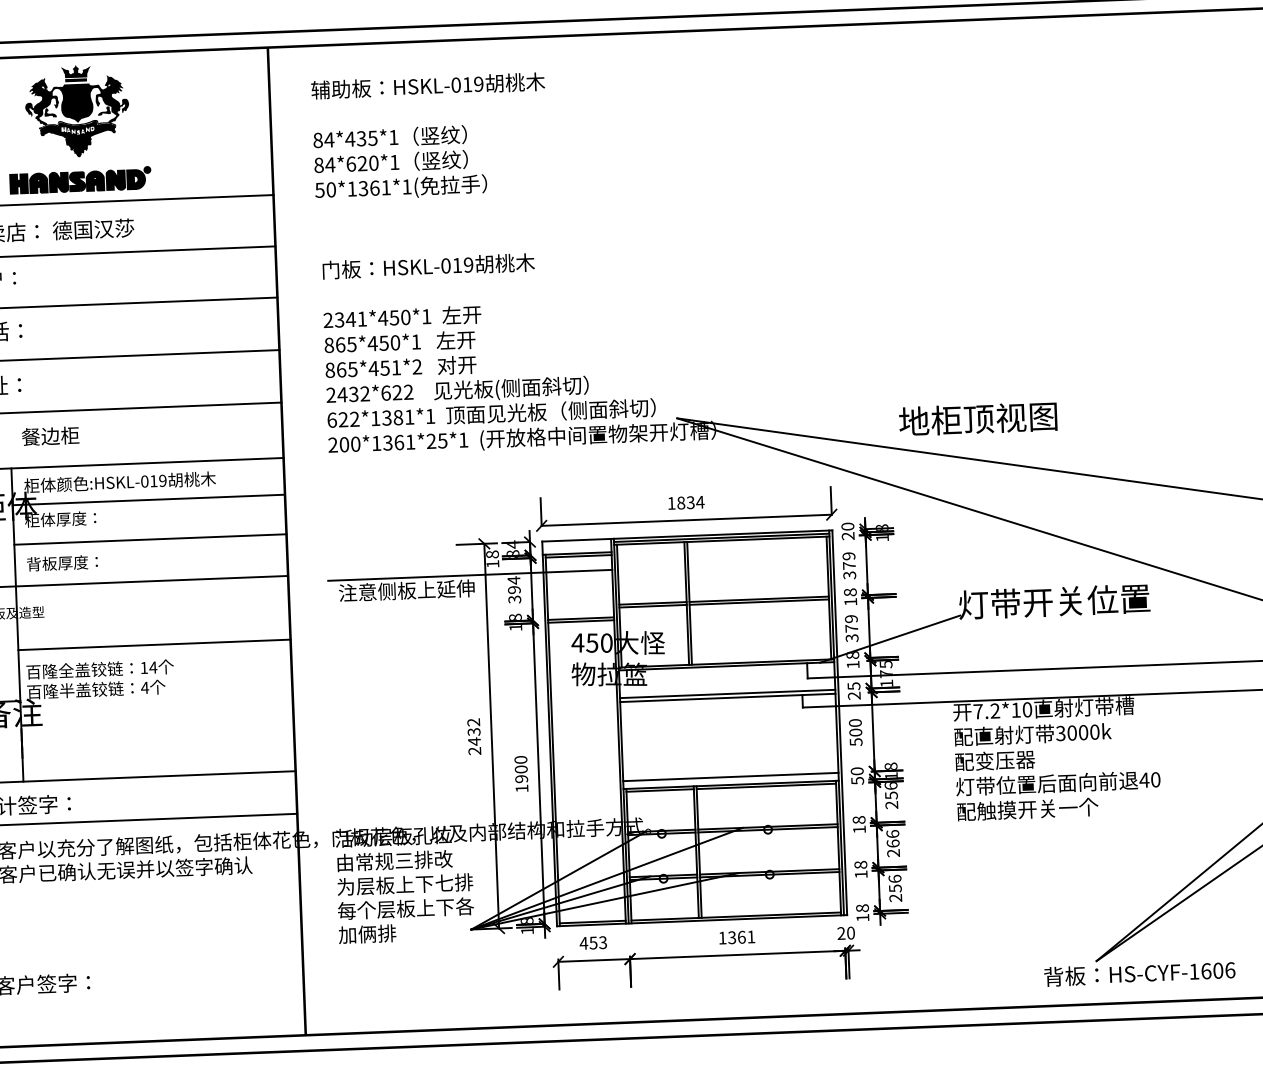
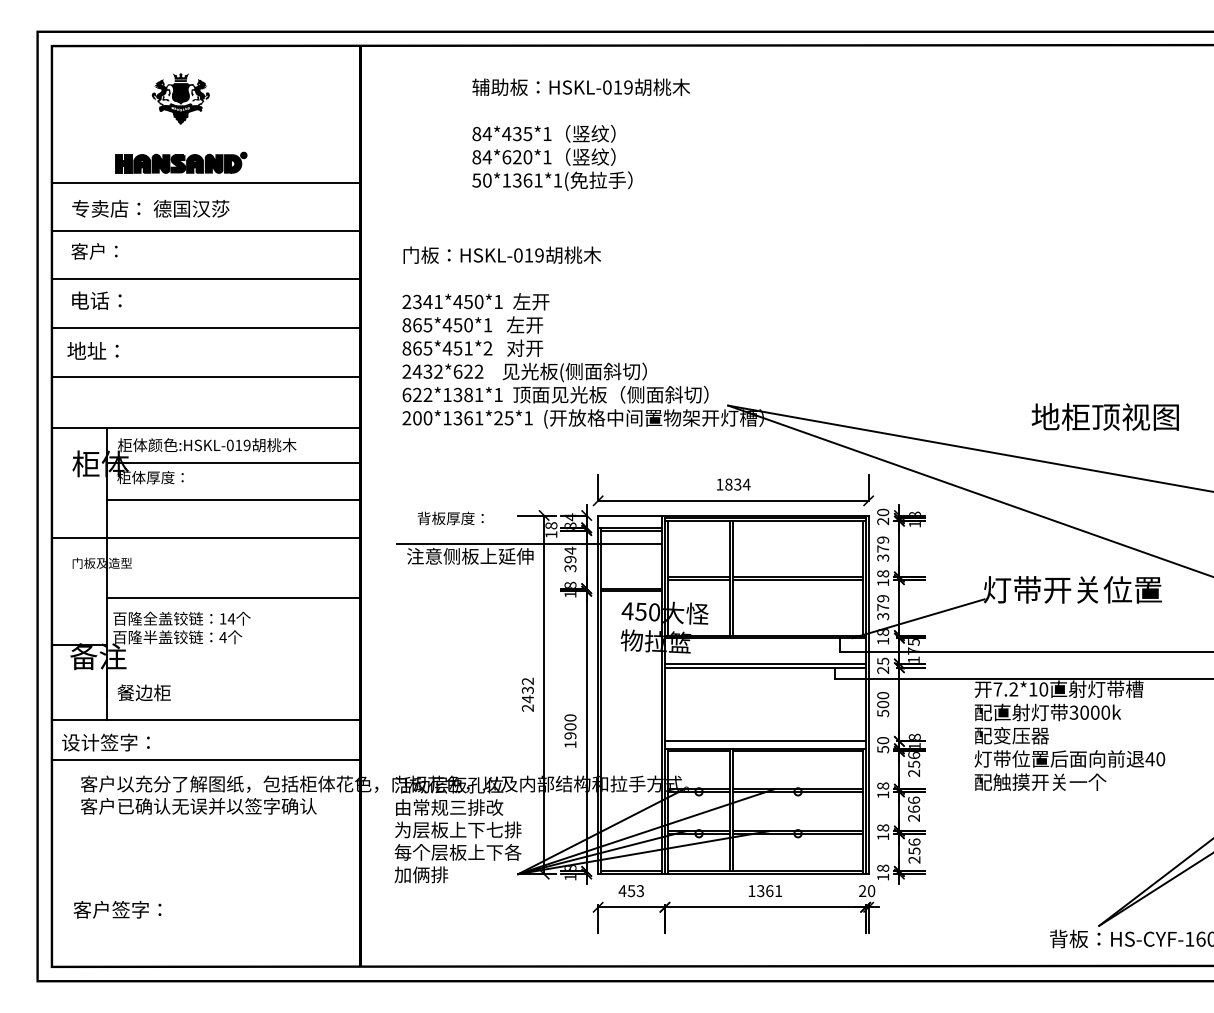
part: (77, 111) -> (180, 98), size x0.6
text: (429, 136) -> (580, 134), moved
text: (977, 418) -> (1104, 416), moved
text: (49, 435) -> (143, 692), moved
text: (62, 563) -> (450, 518), moved

